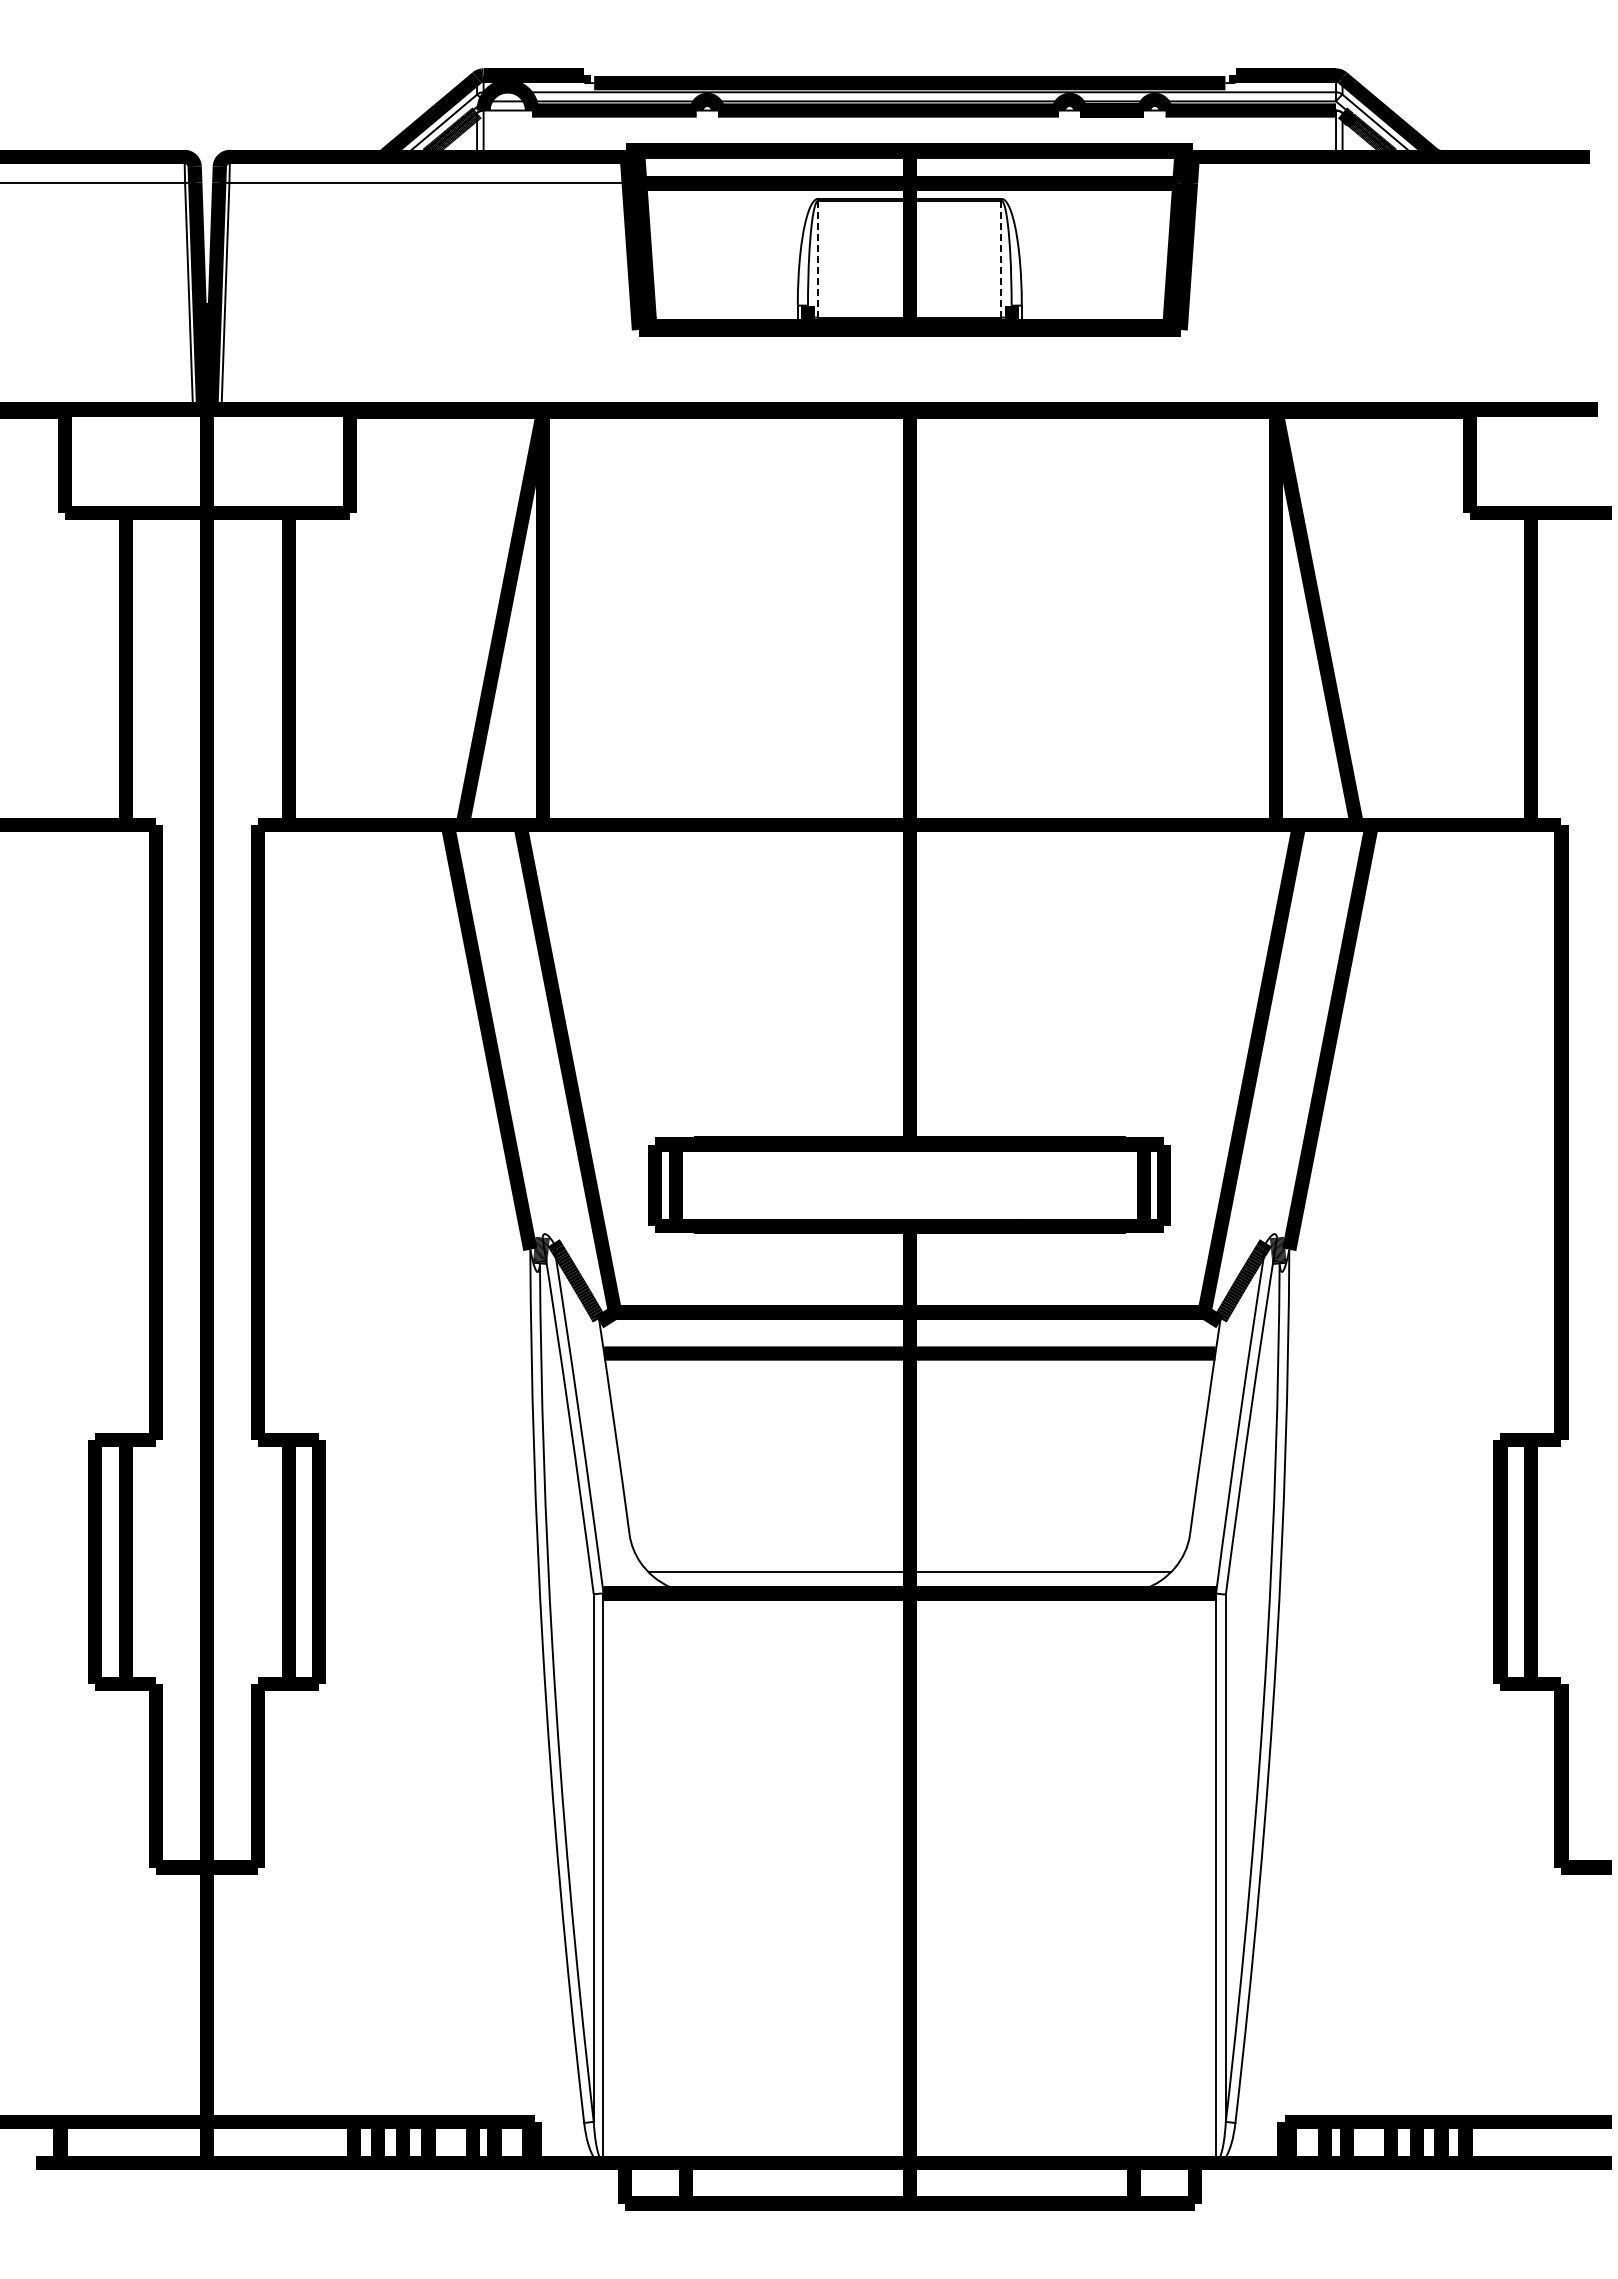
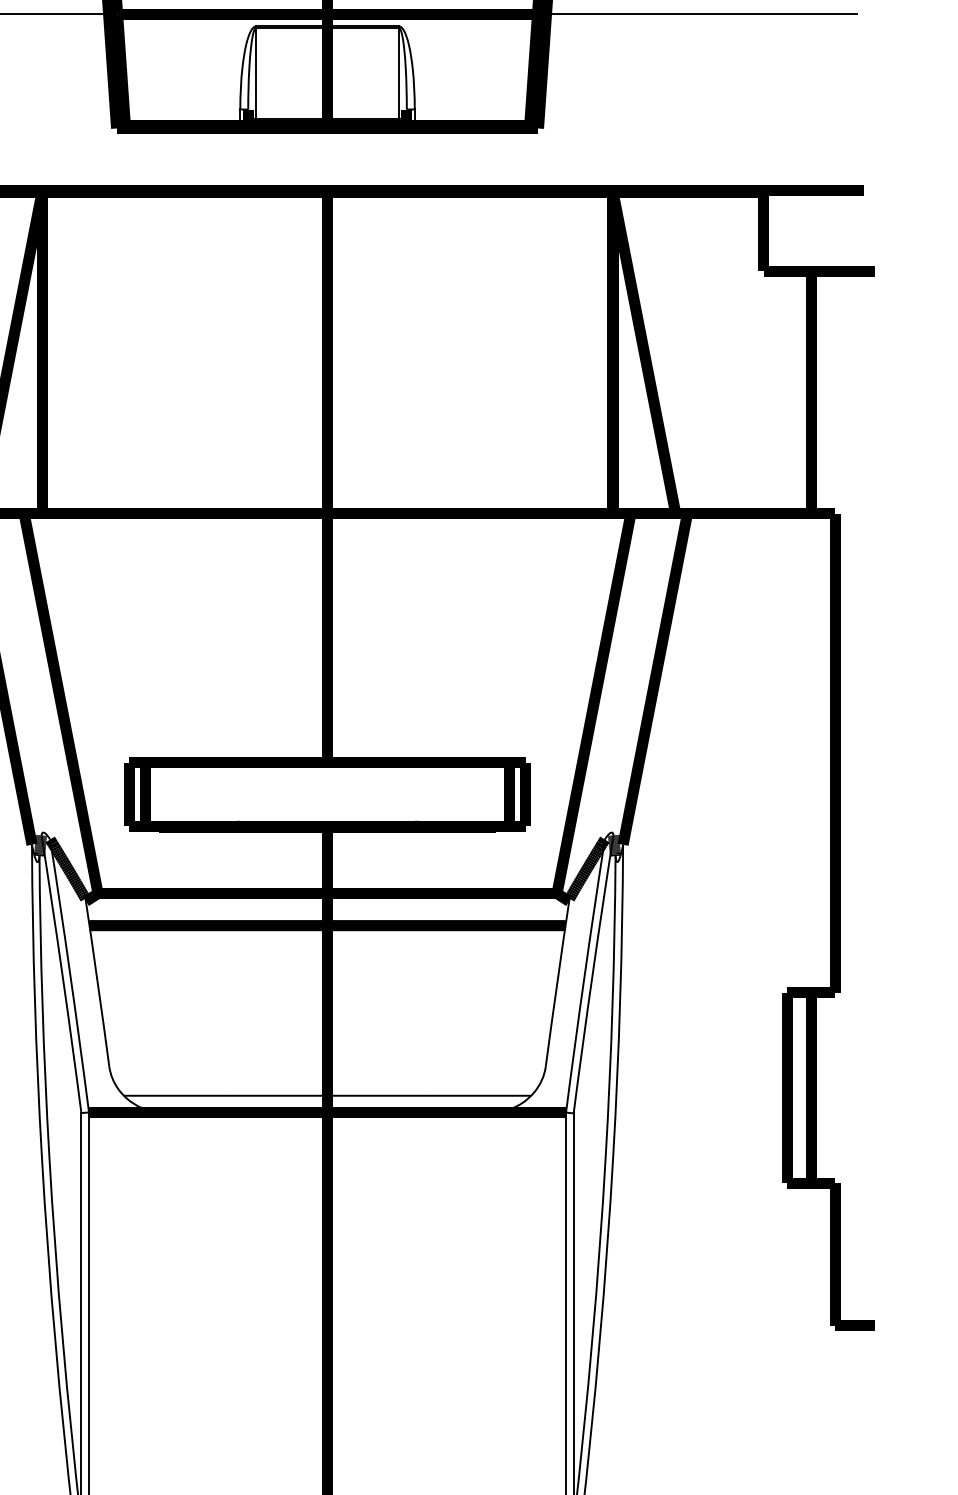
line: (1390, 182) -> (701, 13), added
line: (818, 258) -> (256, 72), dashed -> solid
line: (1001, 258) -> (398, 72), dashed -> solid

